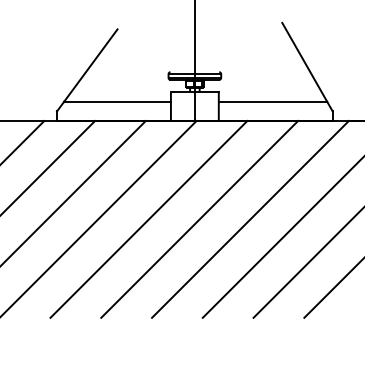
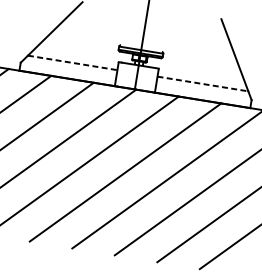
line: (118, 101) -> (73, 62), solid -> dashed
line: (273, 101) -> (203, 83), solid -> dashed

